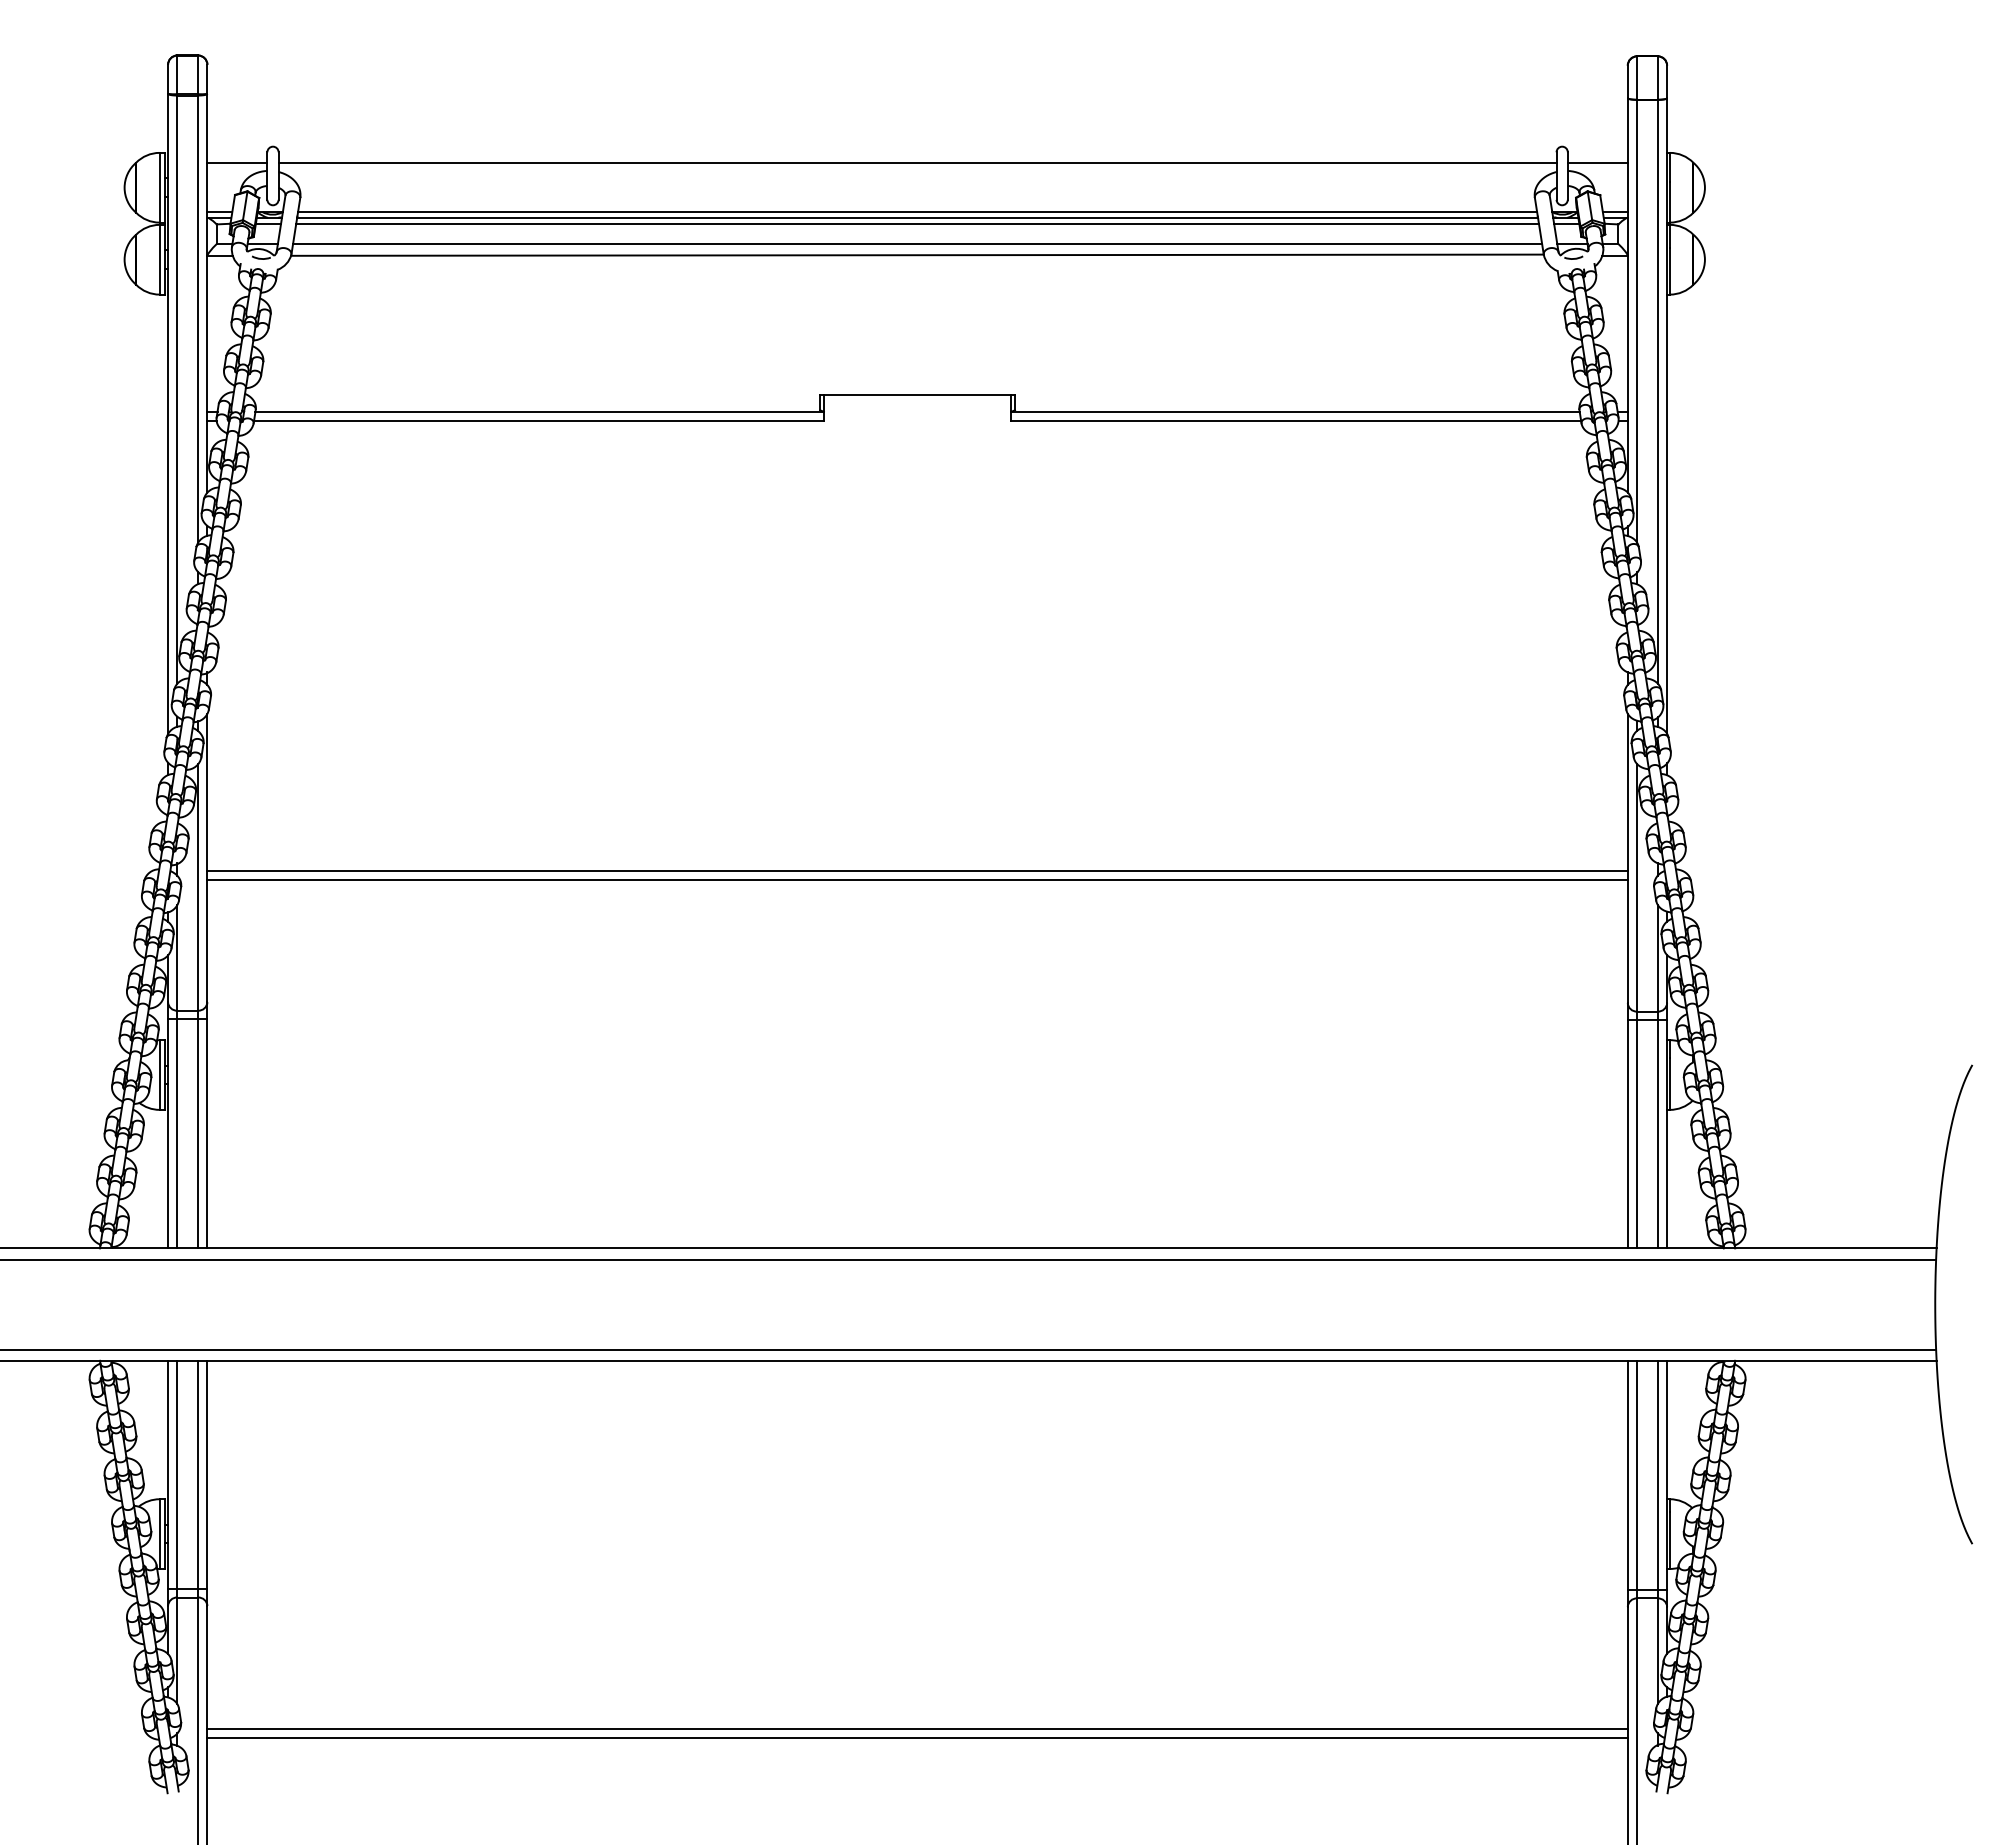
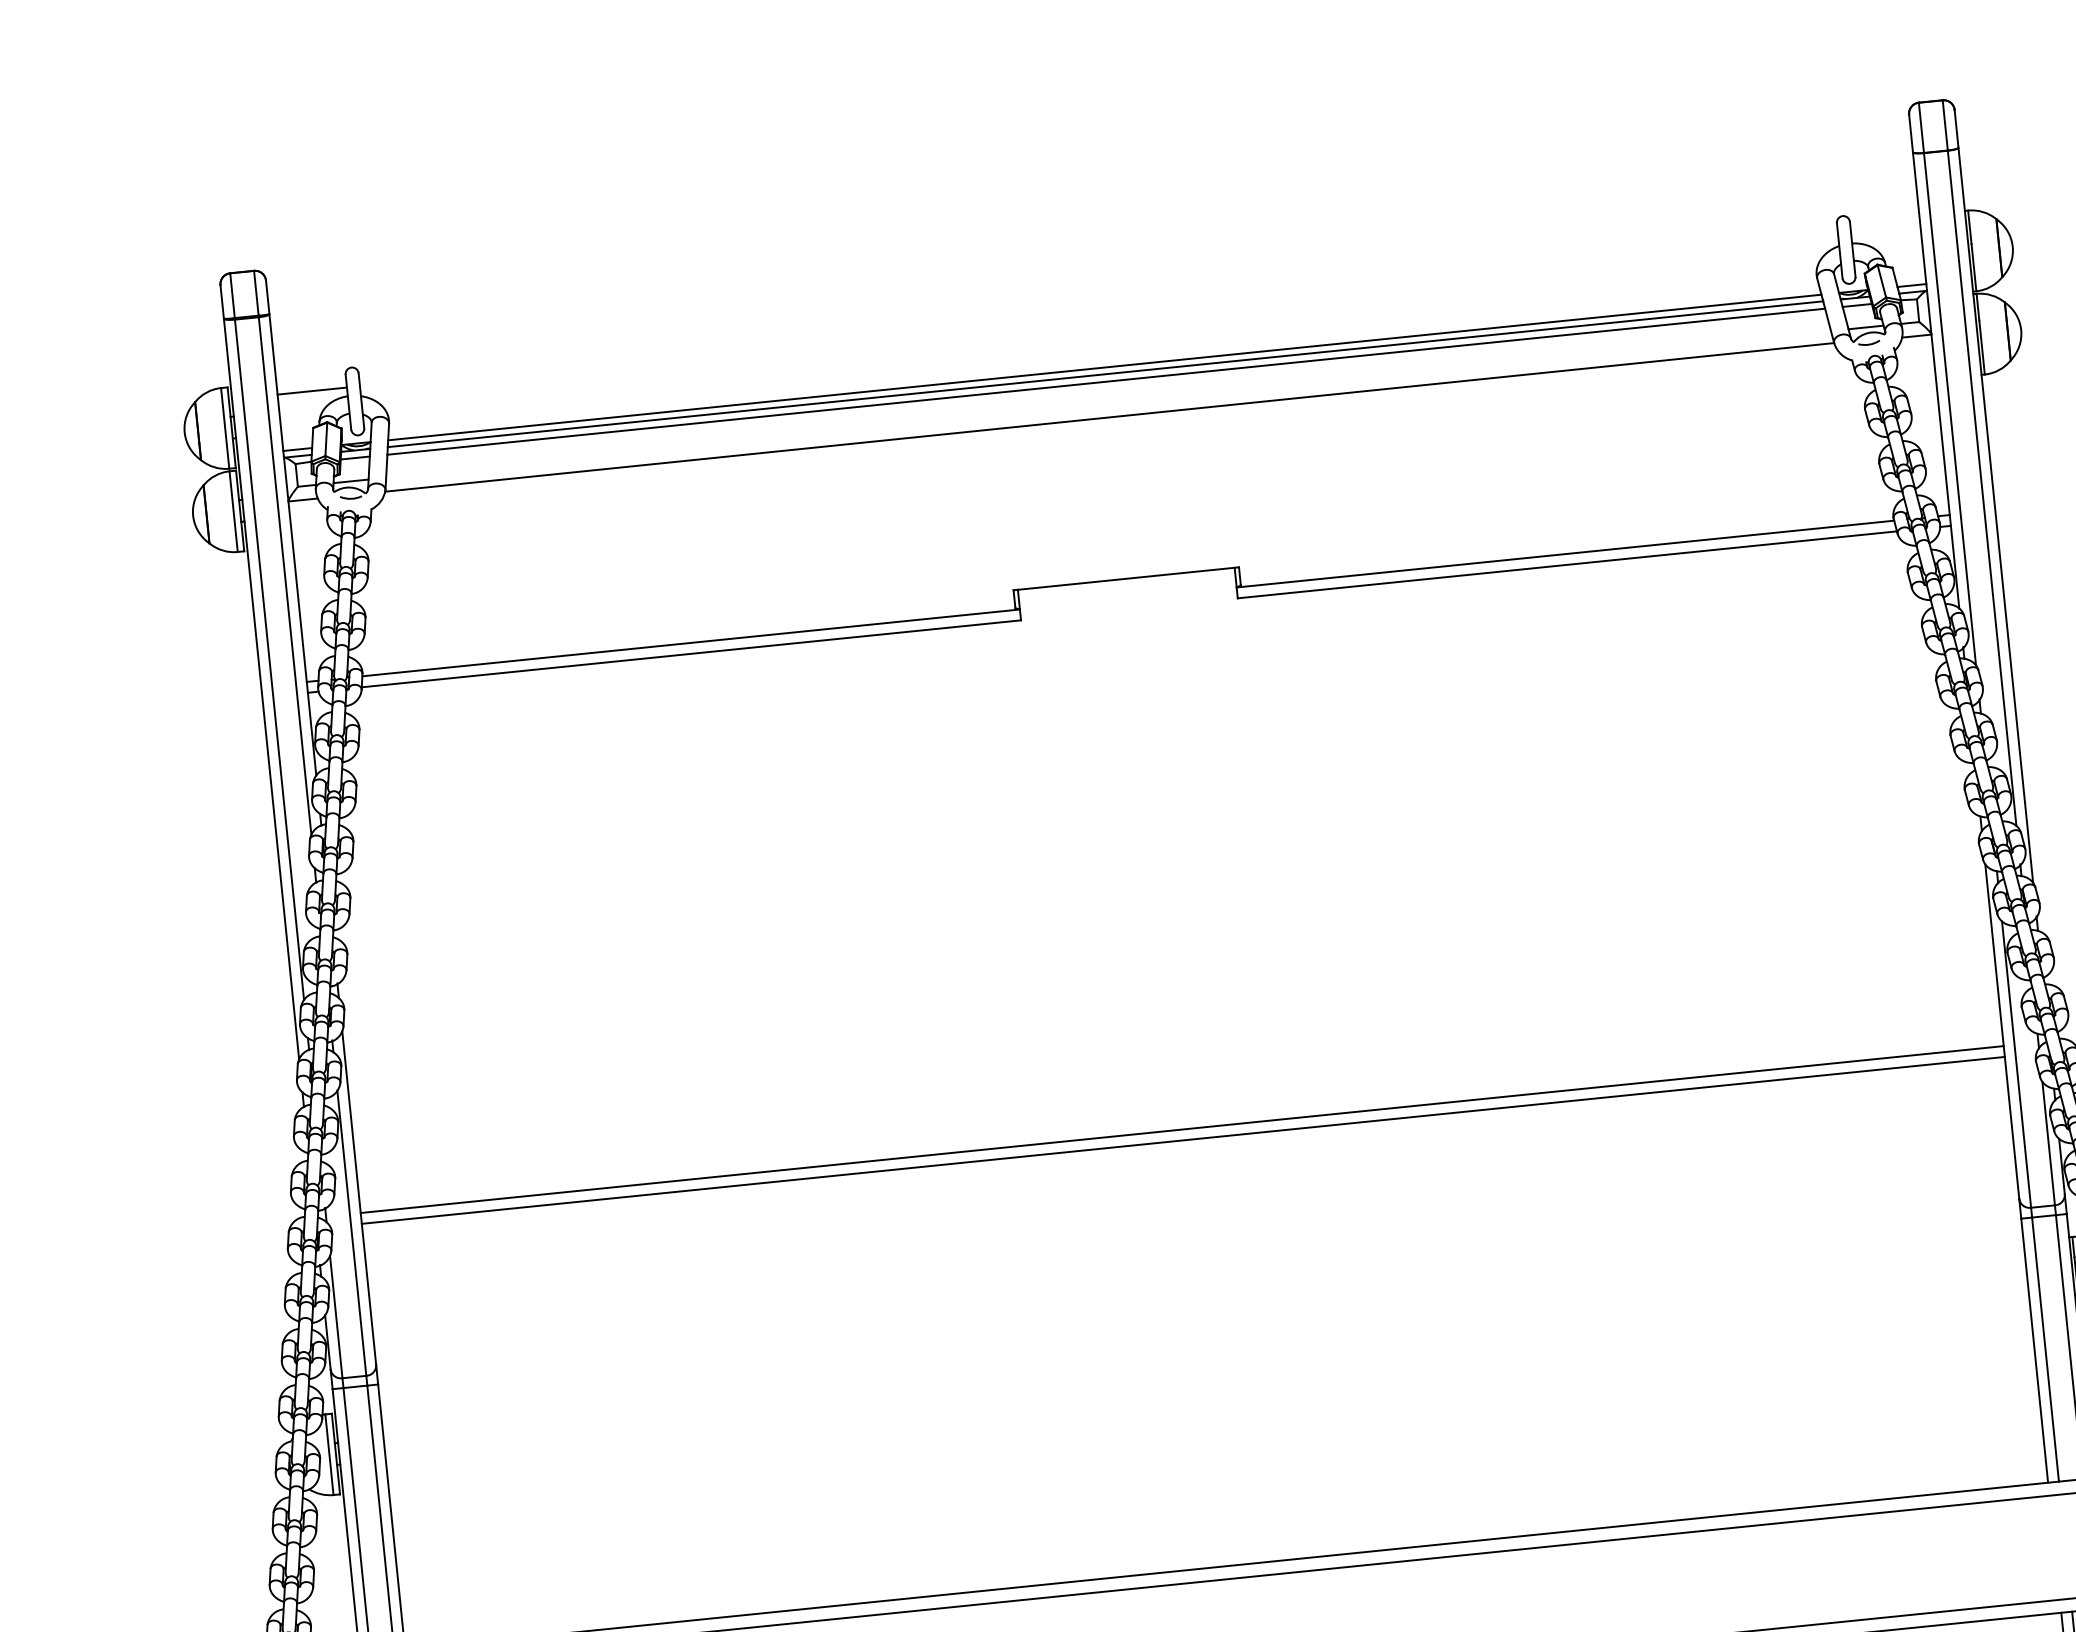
line: (917, 163) -> (1099, 311), removed
line: (1597, 163) -> (1885, 231), removed
line: (917, 244) -> (1108, 404), removed

